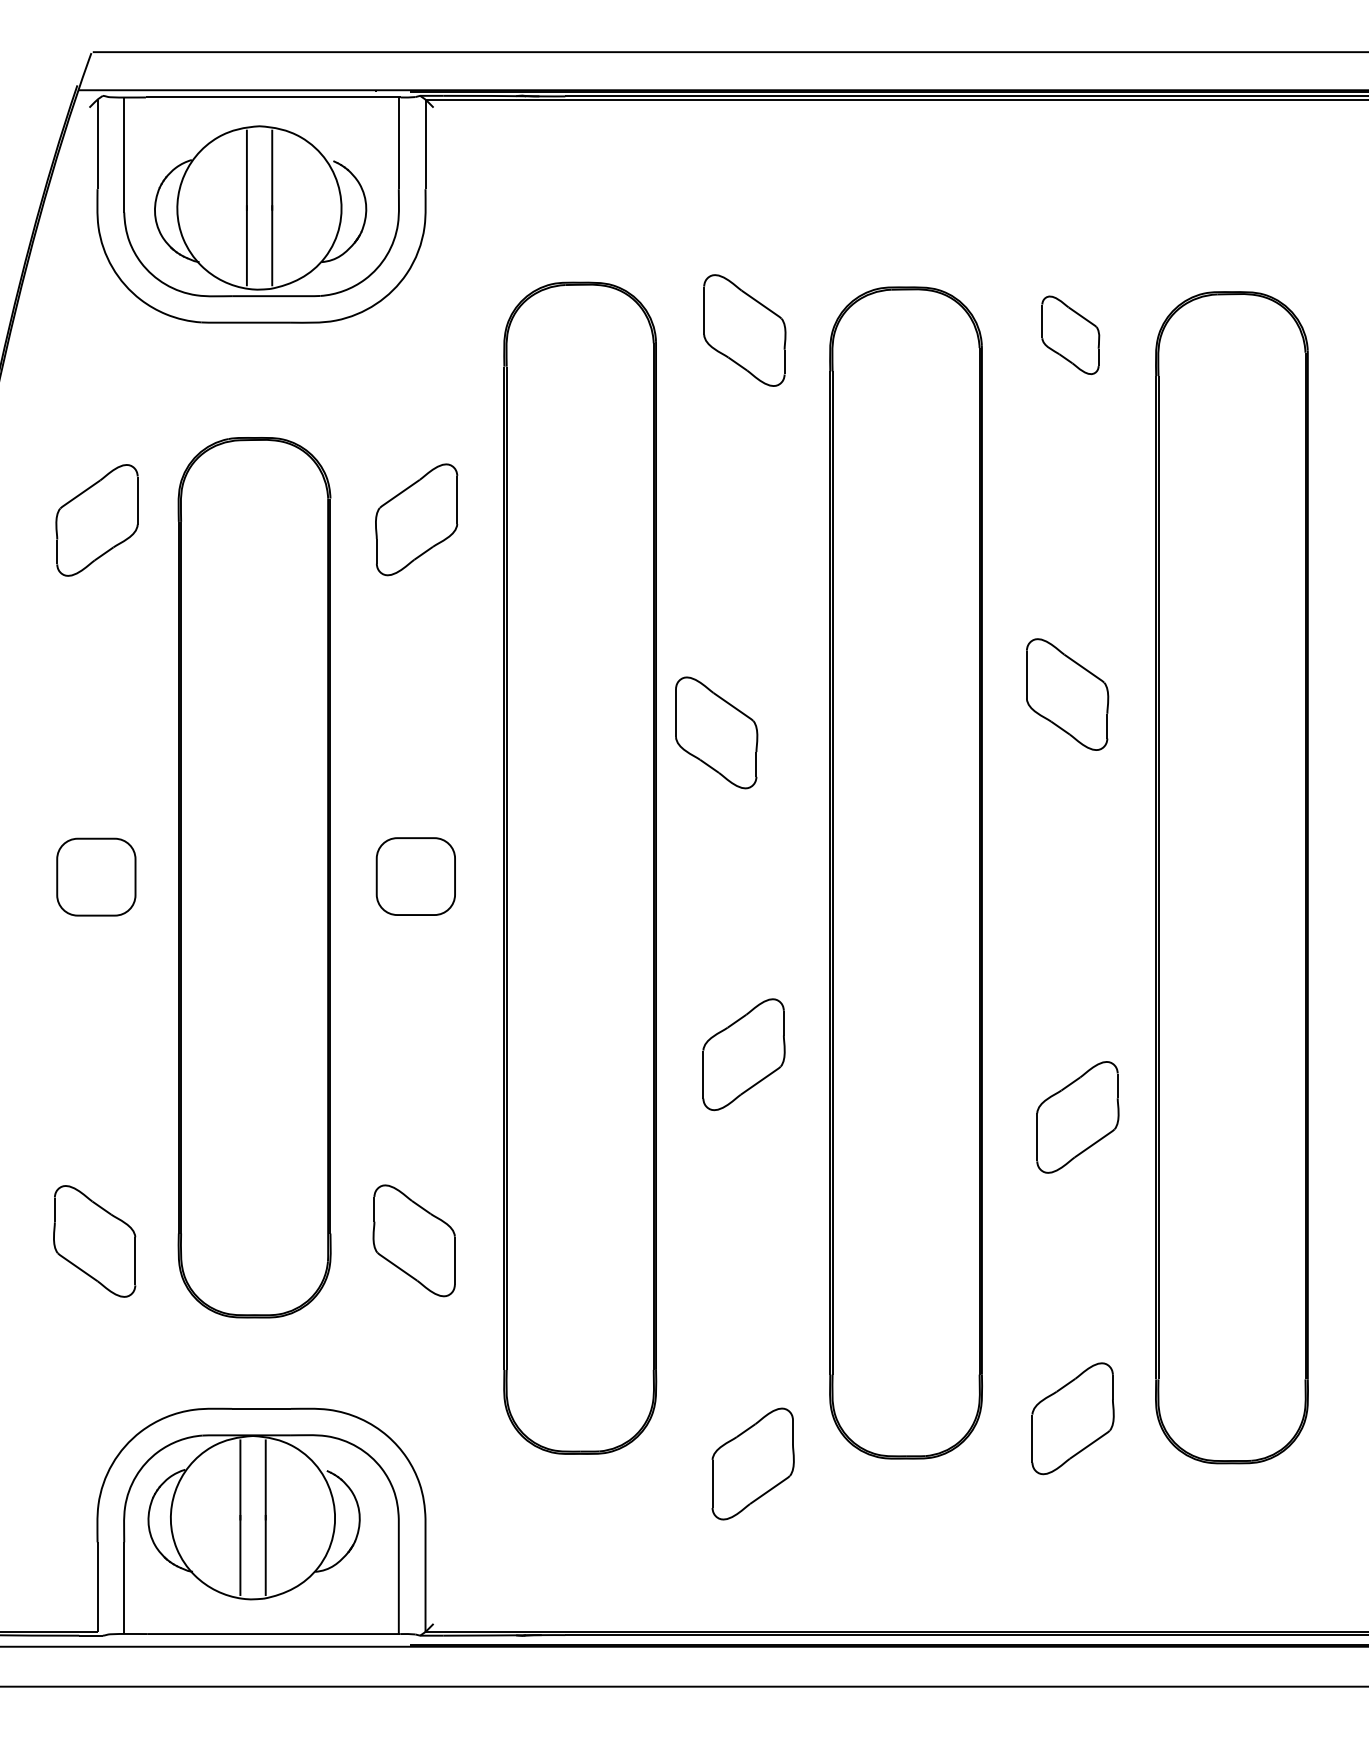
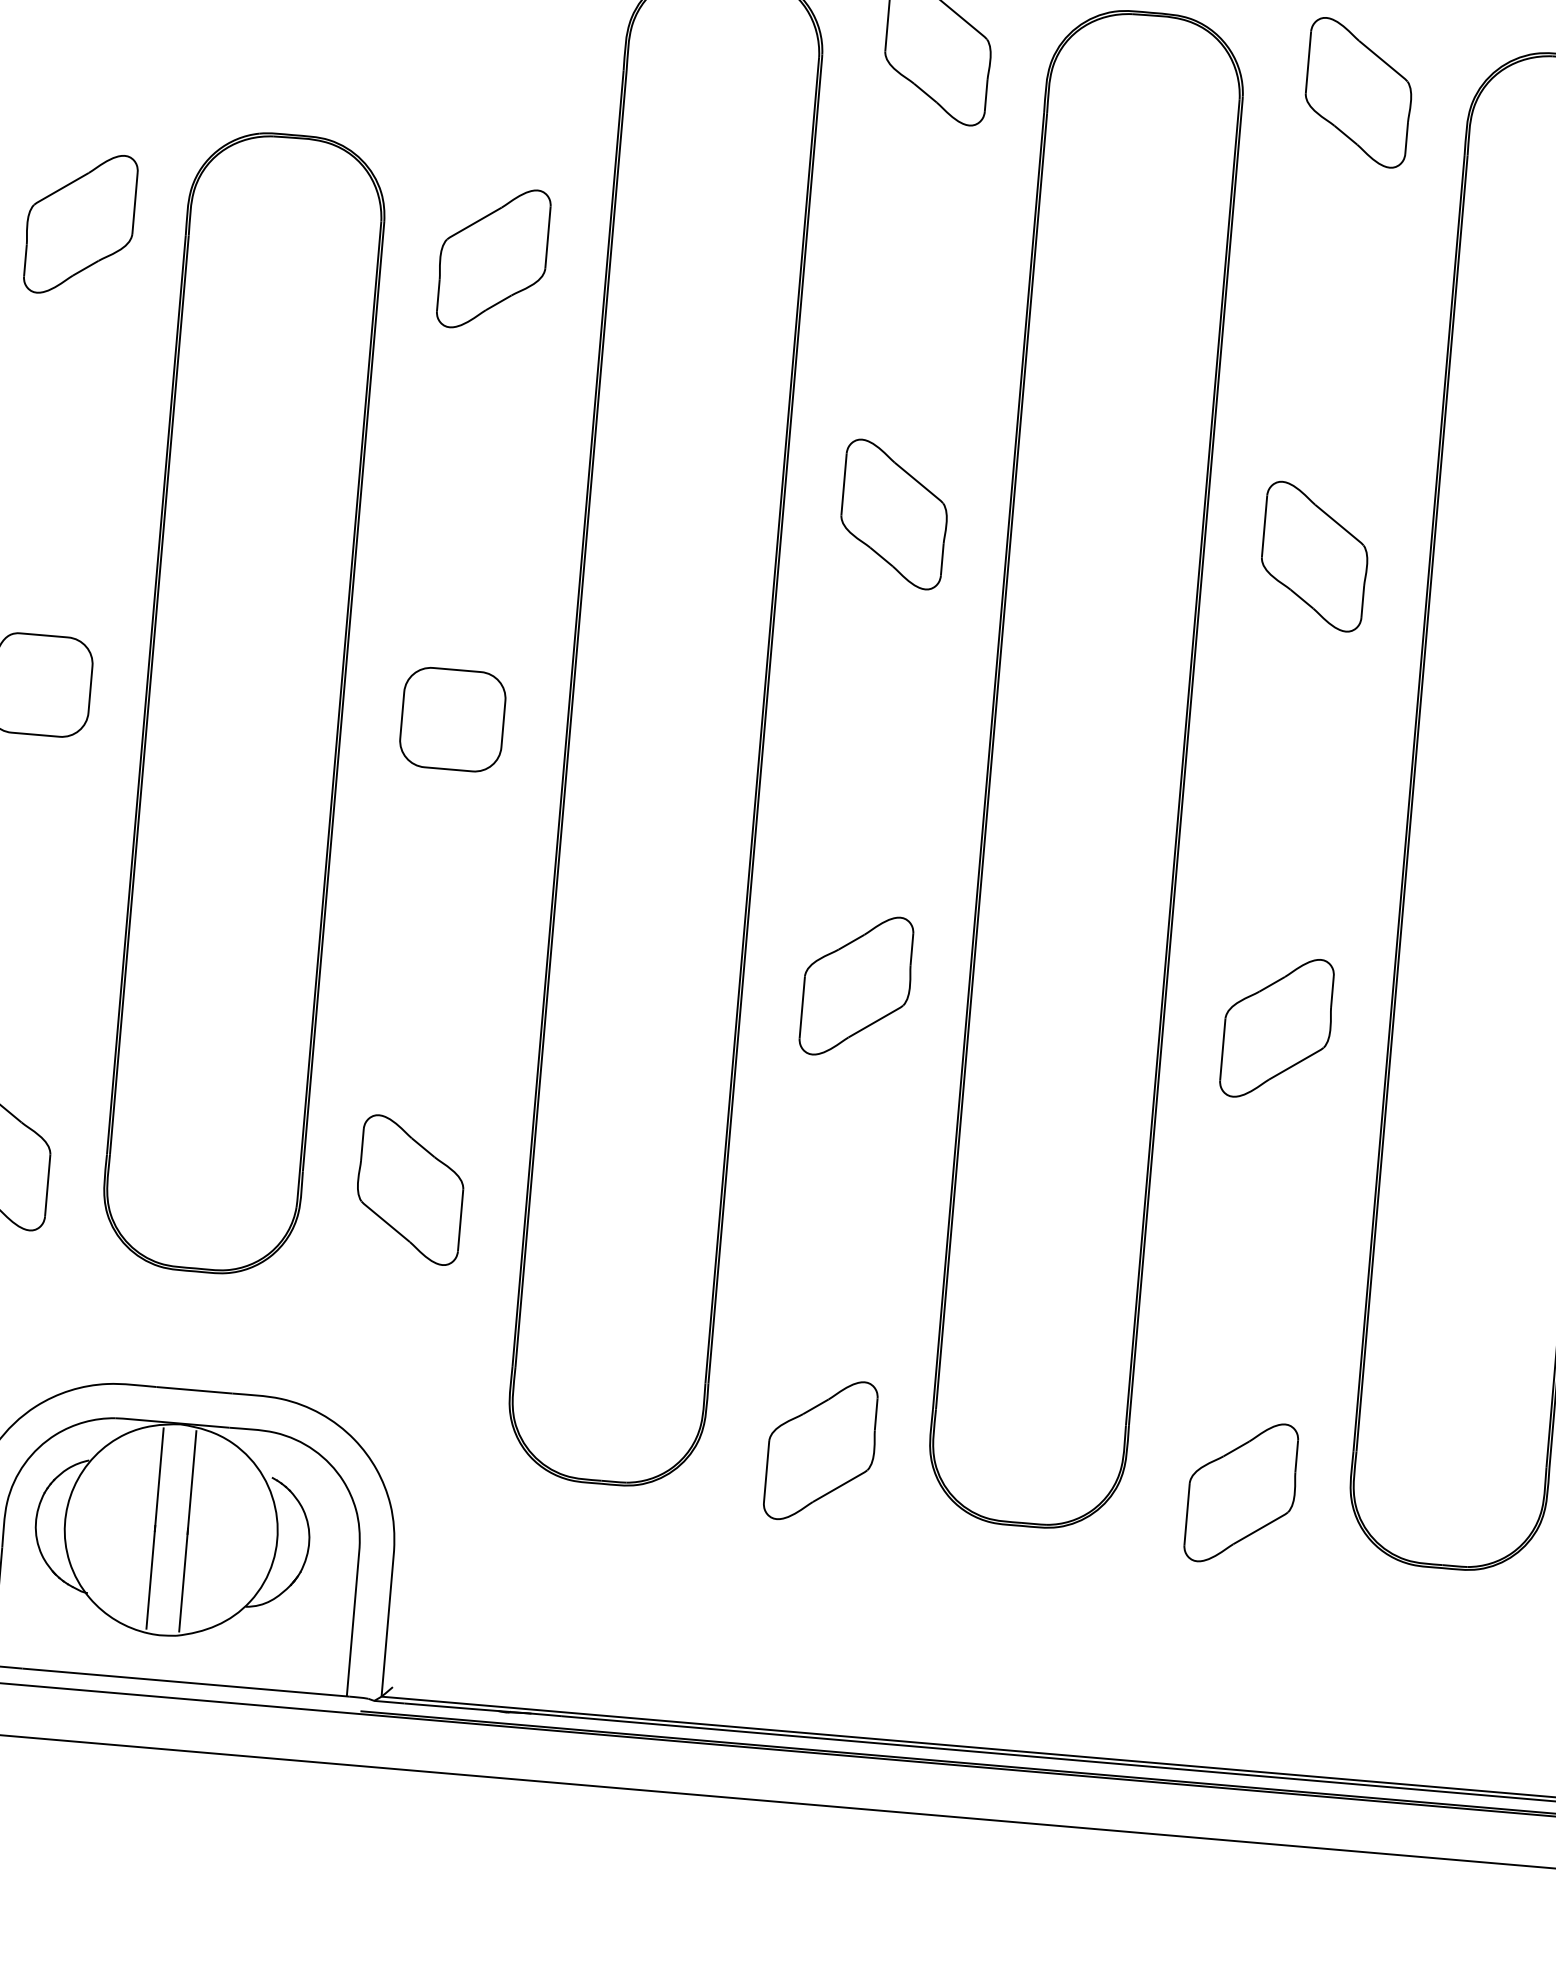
part: (1070, 335) -> (1358, 93), size x1.43
part: (716, 732) -> (894, 514), moved
part: (1077, 1117) -> (1276, 1028), moved
part: (752, 1463) -> (820, 1449), moved

